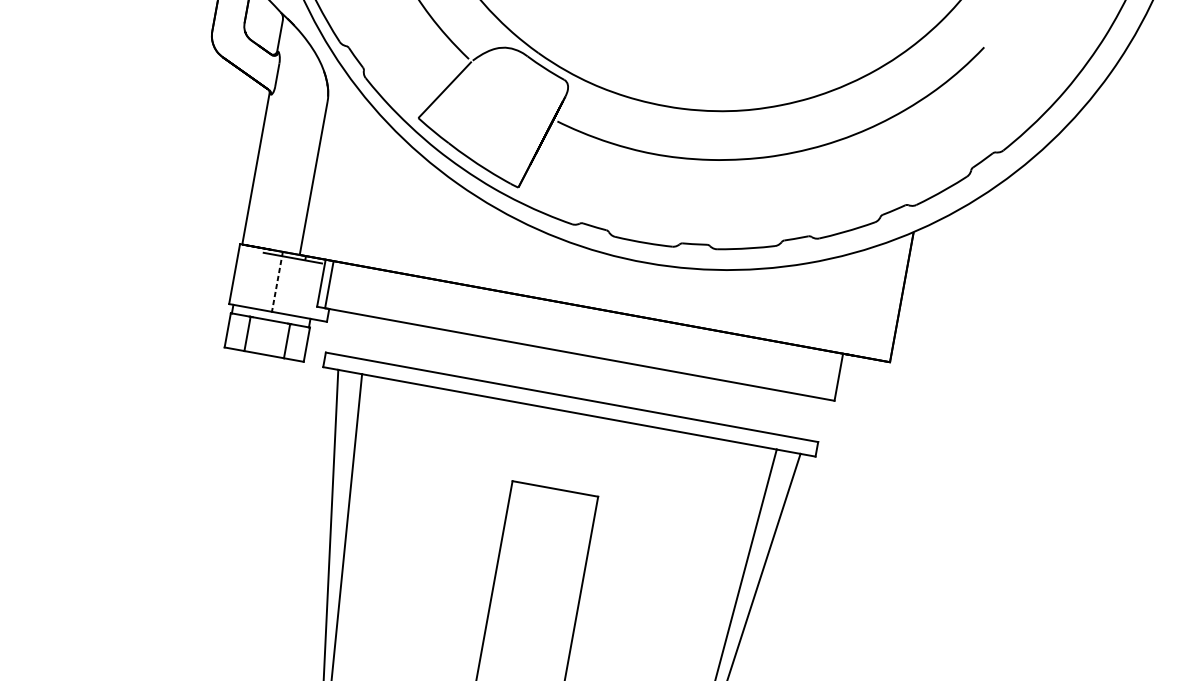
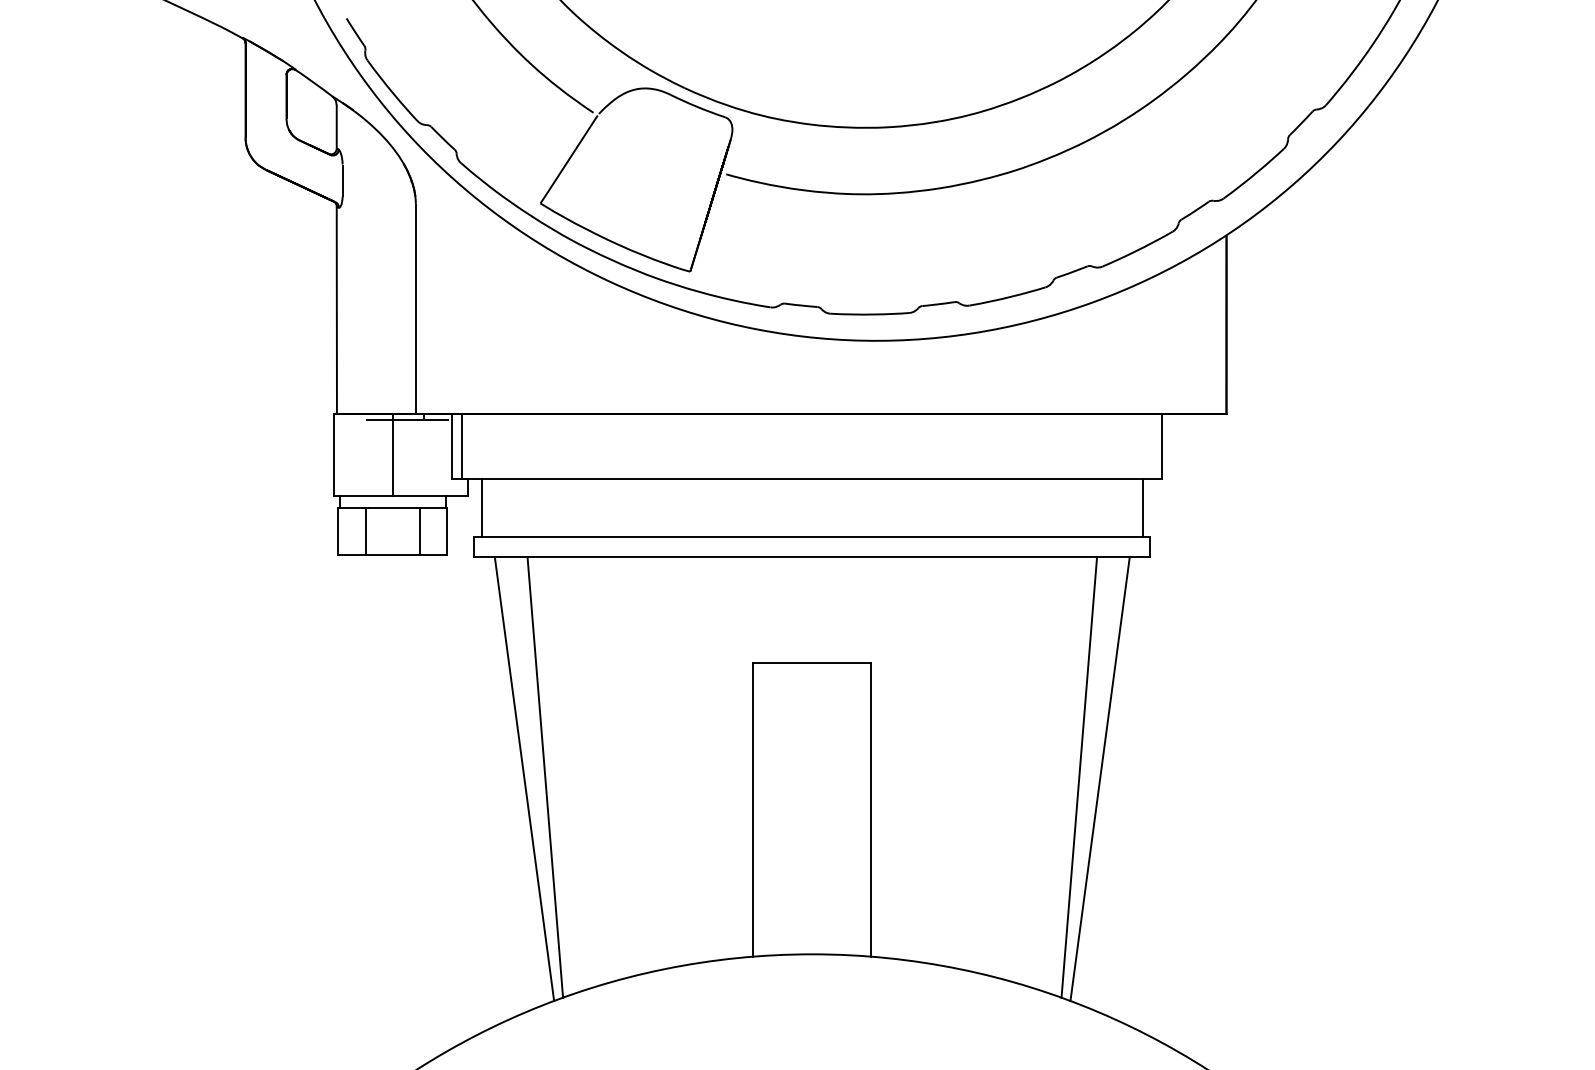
line: (277, 282) -> (392, 455), dashed -> solid
line: (335, 331) -> (481, 507), added
line: (816, 419) -> (1142, 507), added

